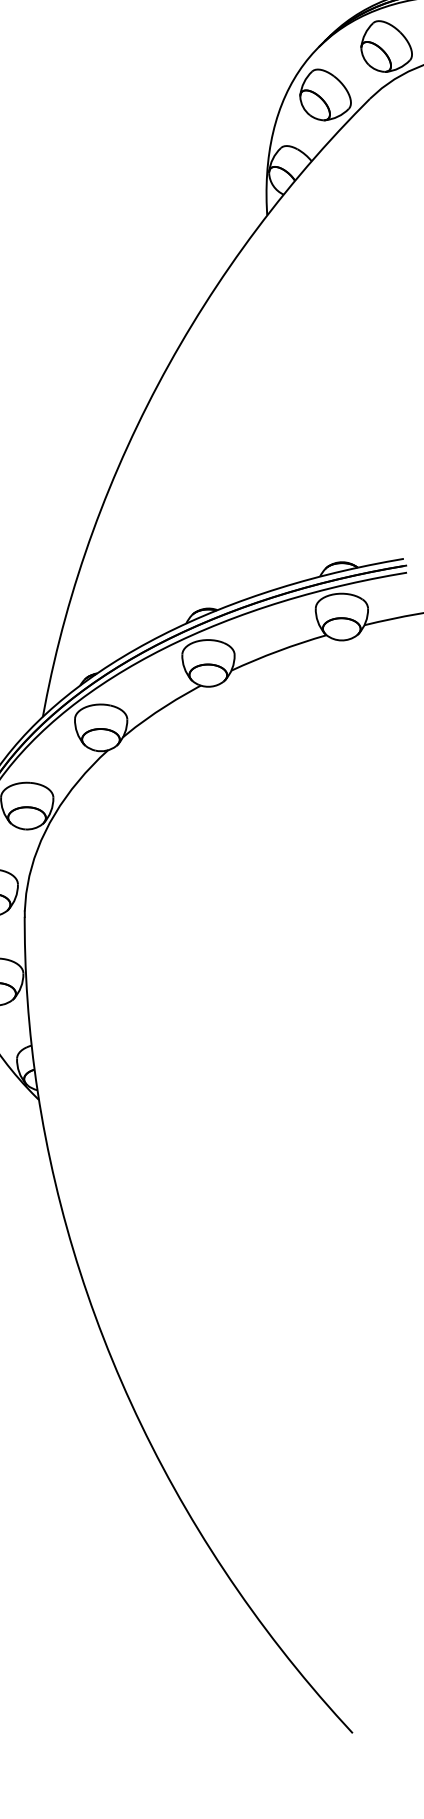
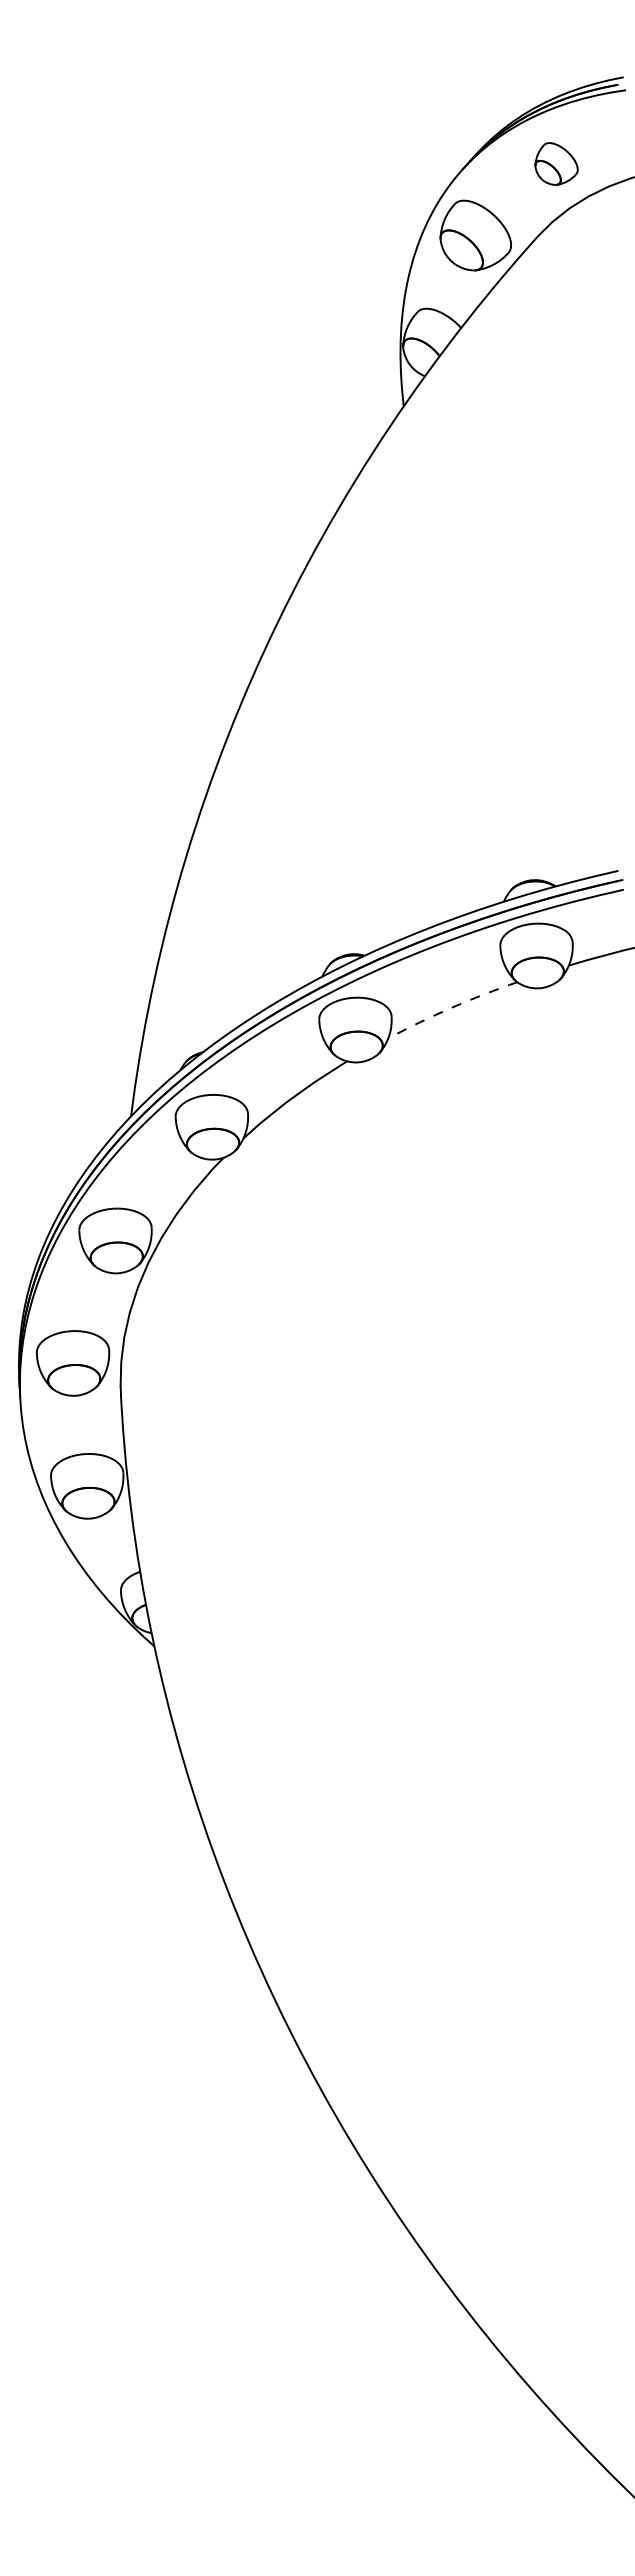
part: (386, 46) -> (556, 163), size x0.6
arc: (278, 650) -> (451, 1007), solid -> dashed

